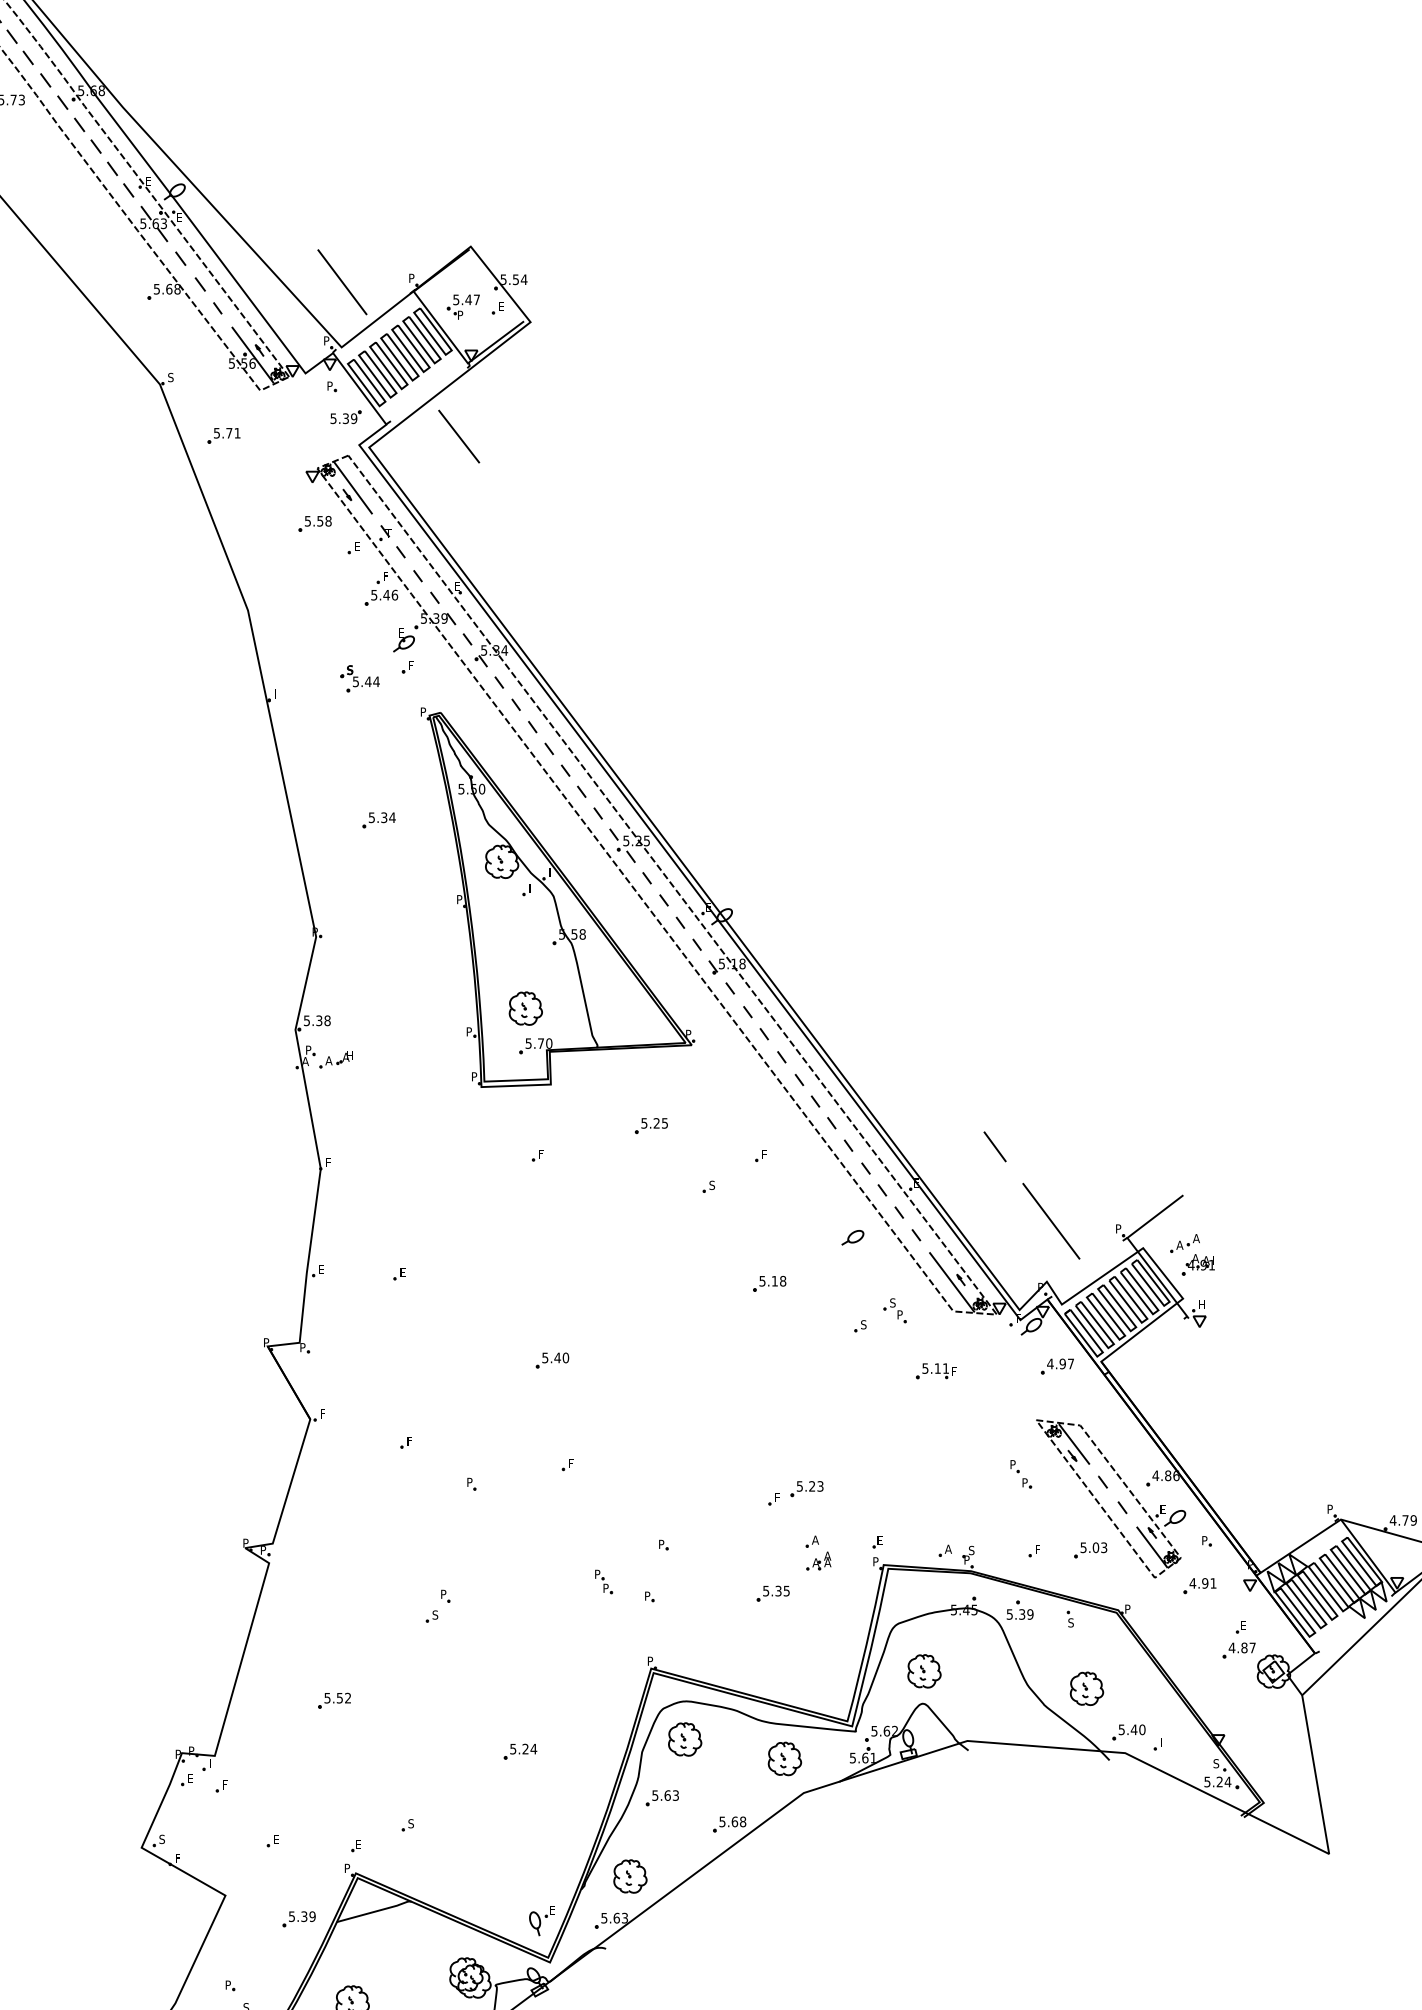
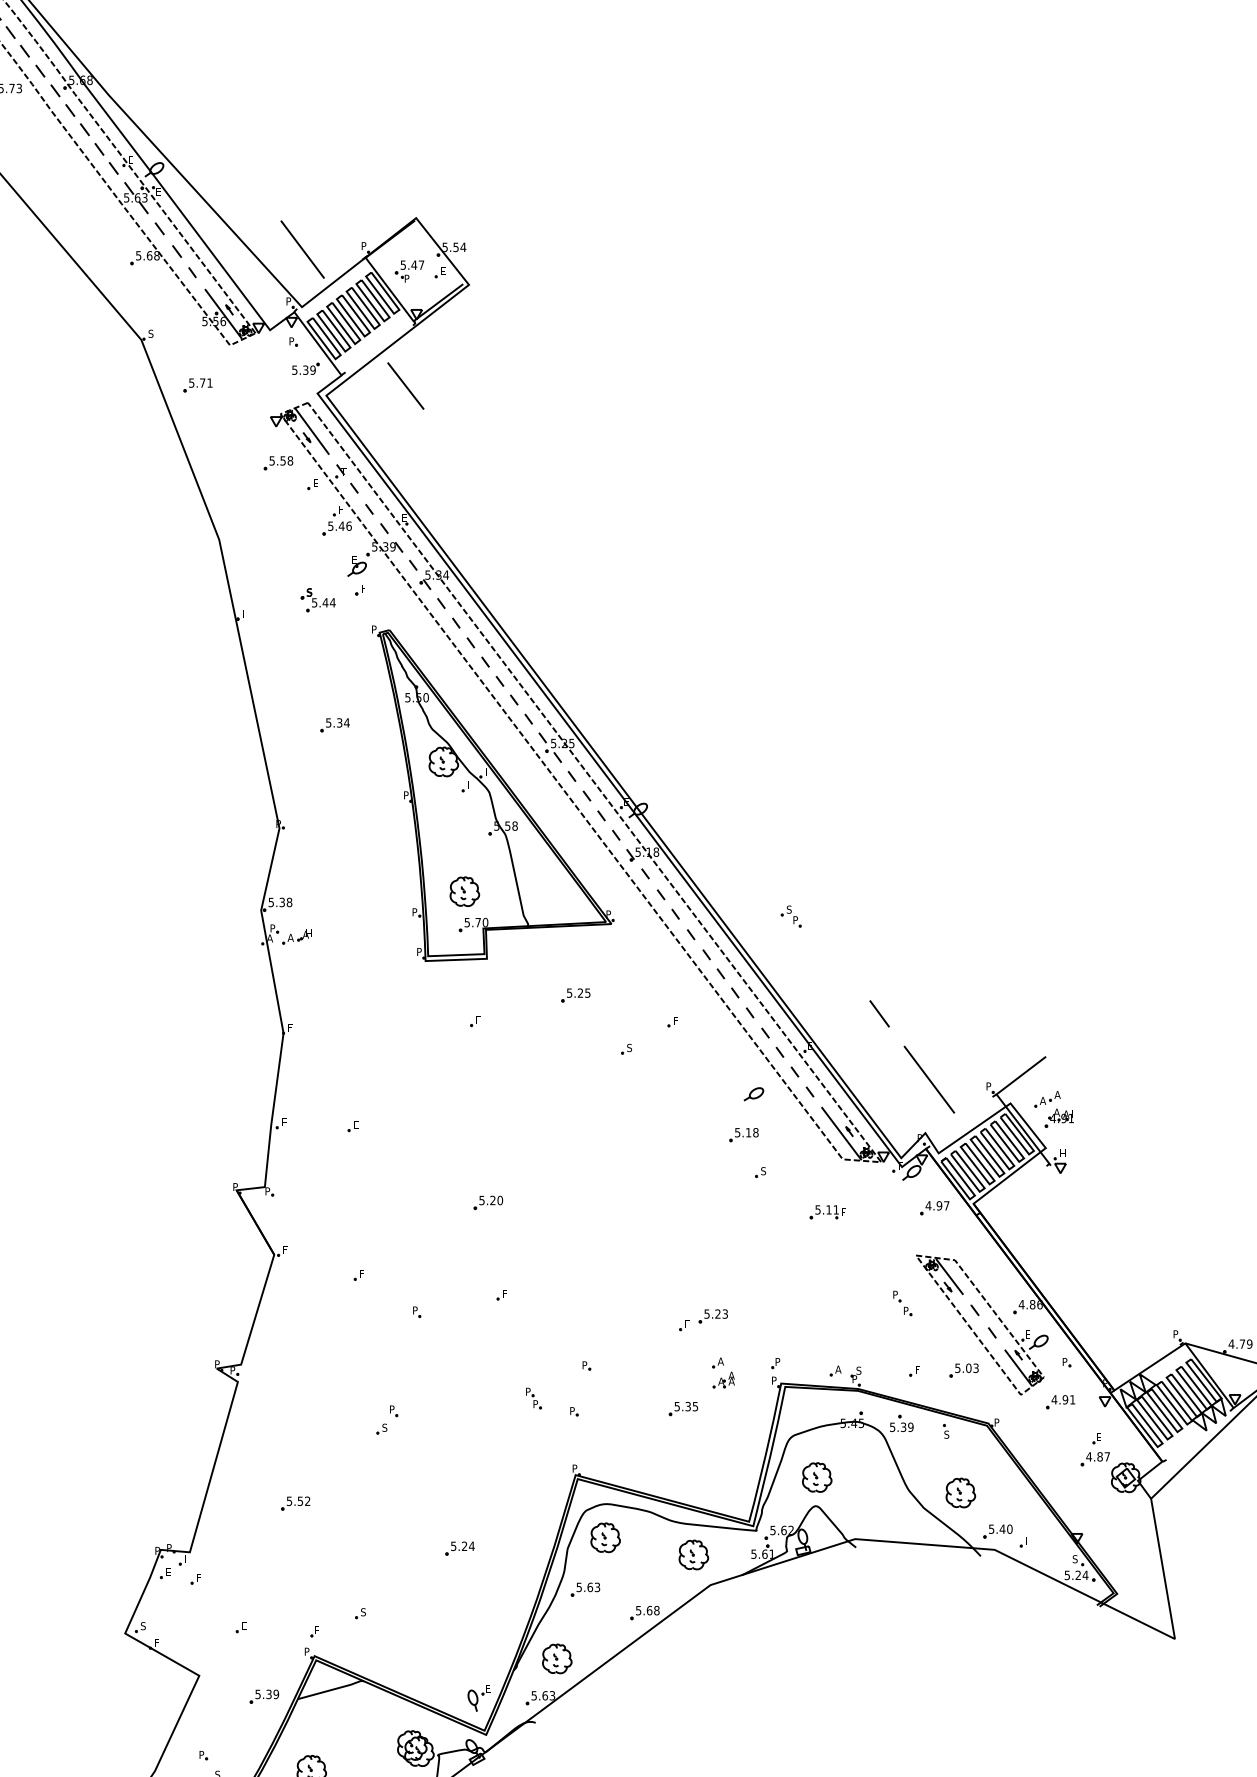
part: (769, 1283) -> (743, 1134), moved
part: (894, 1310) -> (790, 916), moved
text: (557, 1357) -> (492, 1200), 5.40 -> 5.20
text: (879, 1540) -> (777, 1361), E -> P

